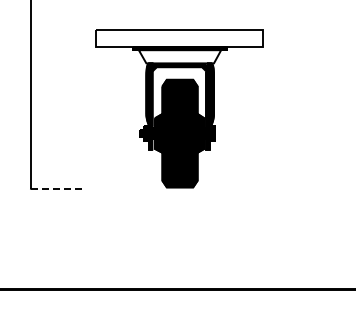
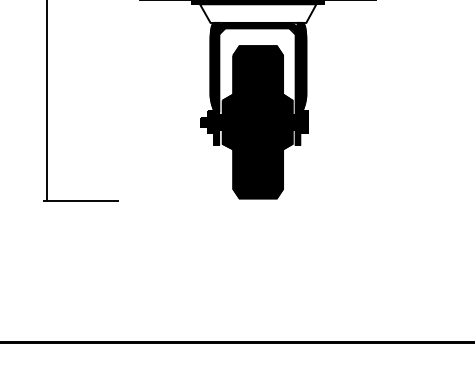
line: (54, 188) -> (80, 200), dashed -> solid

